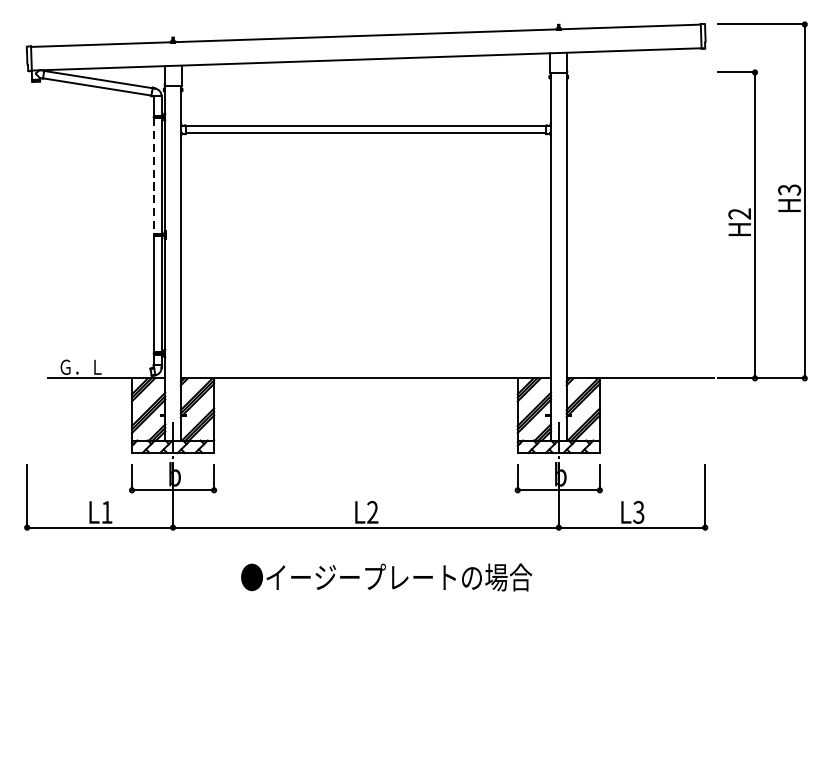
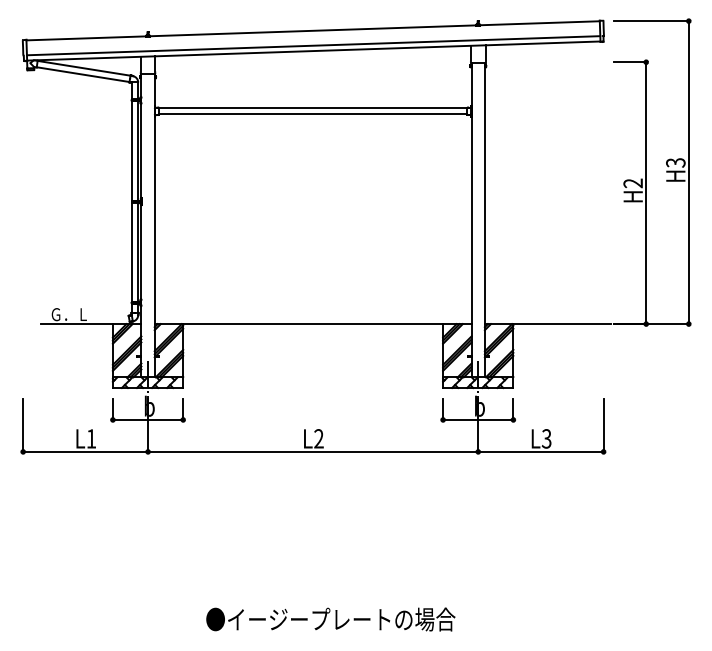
line: (366, 52) -> (313, 45), added
line: (153, 176) -> (131, 151), dashed -> solid
text: (386, 577) -> (330, 619), moved

